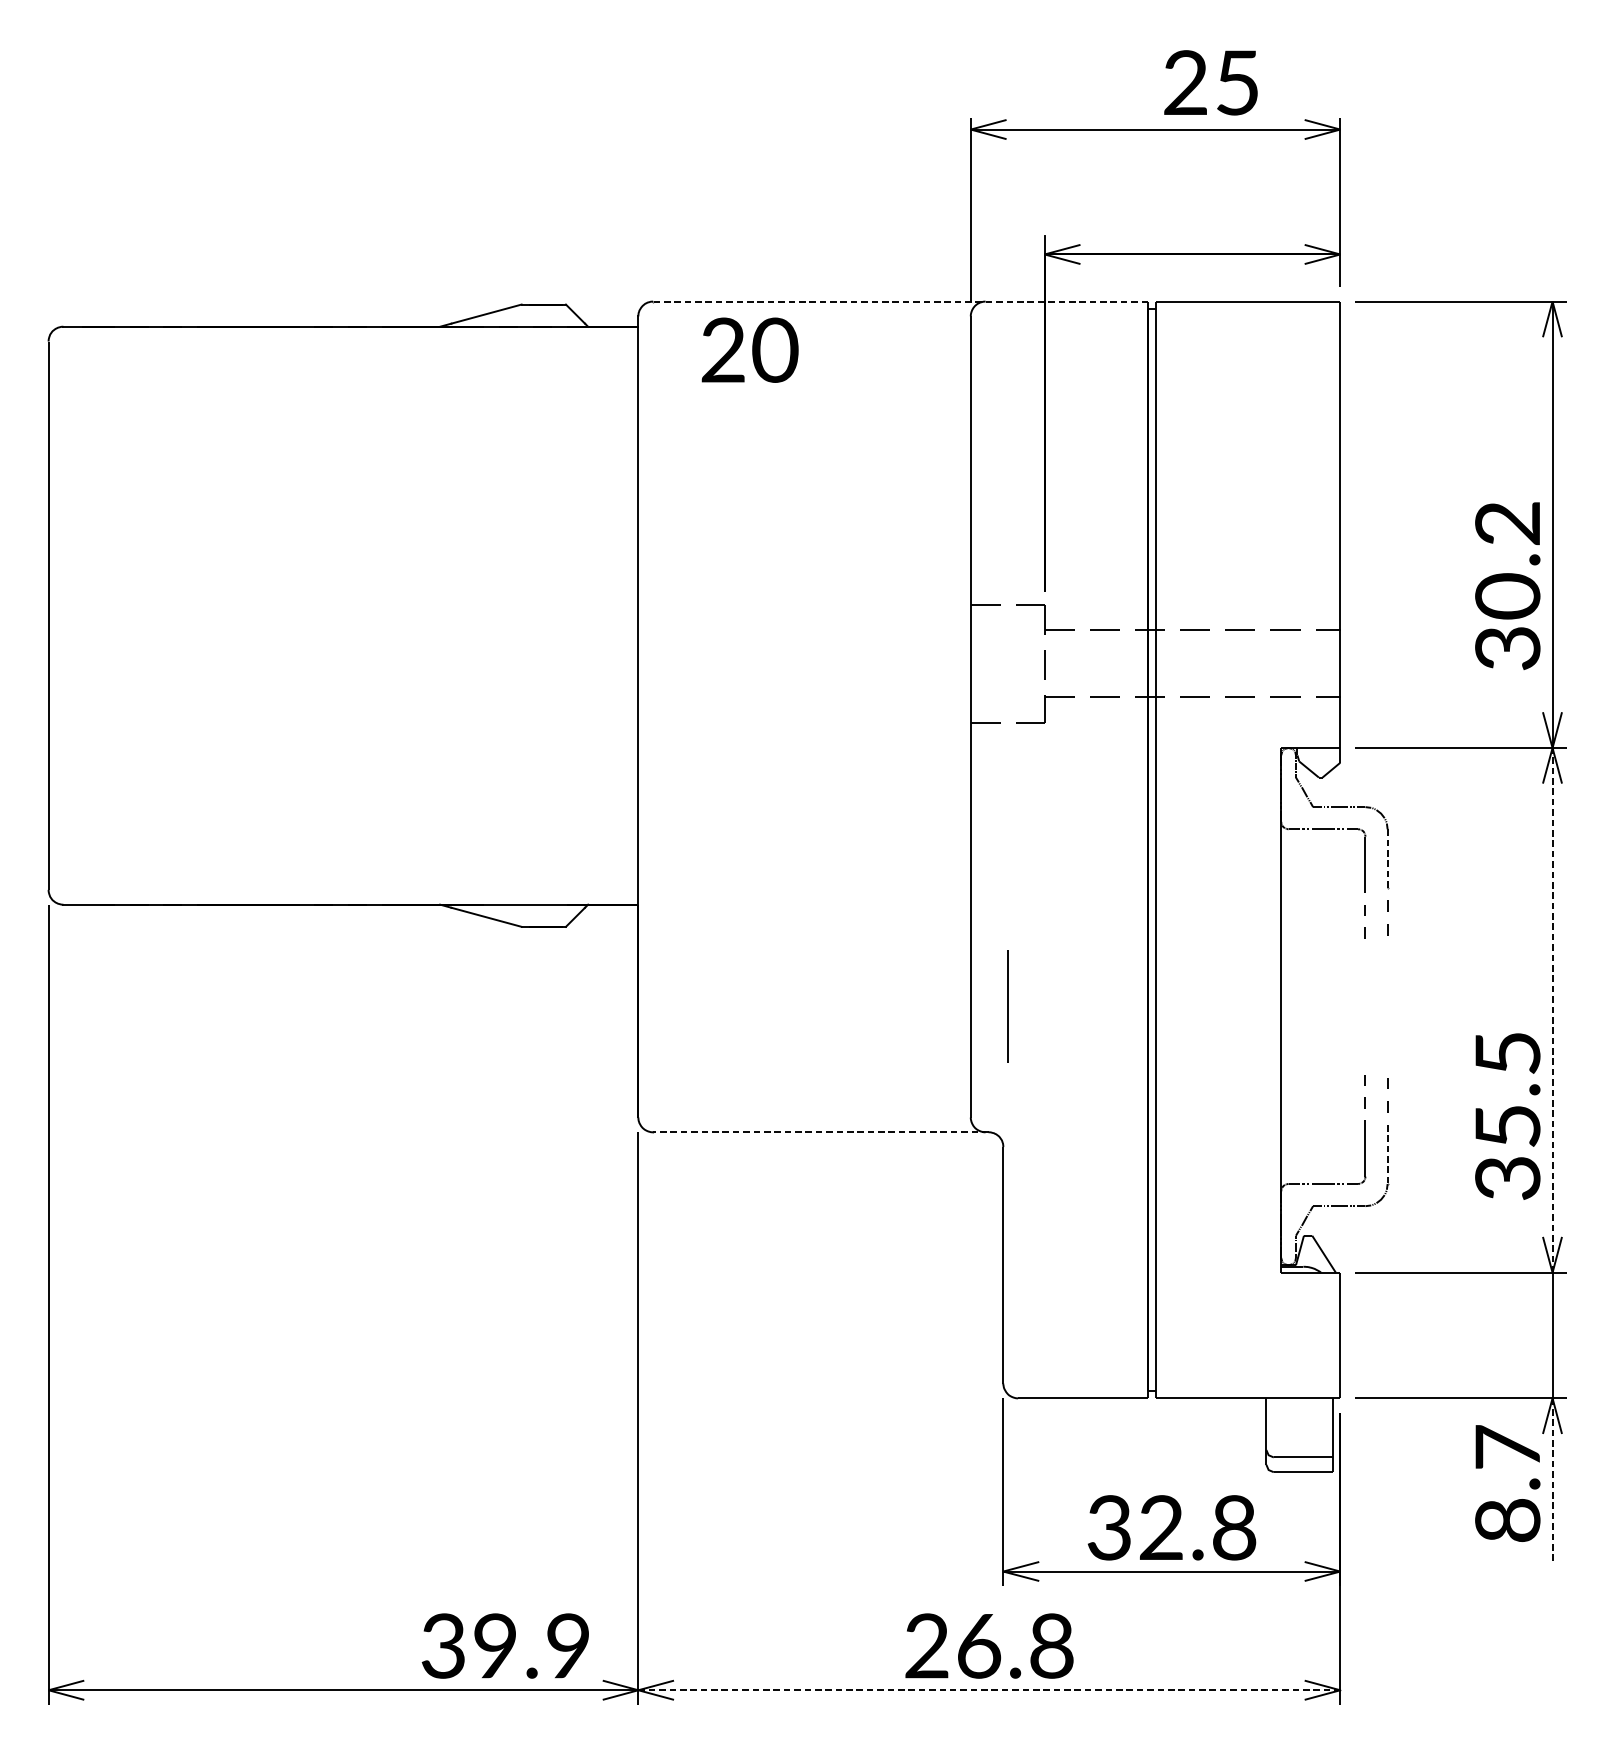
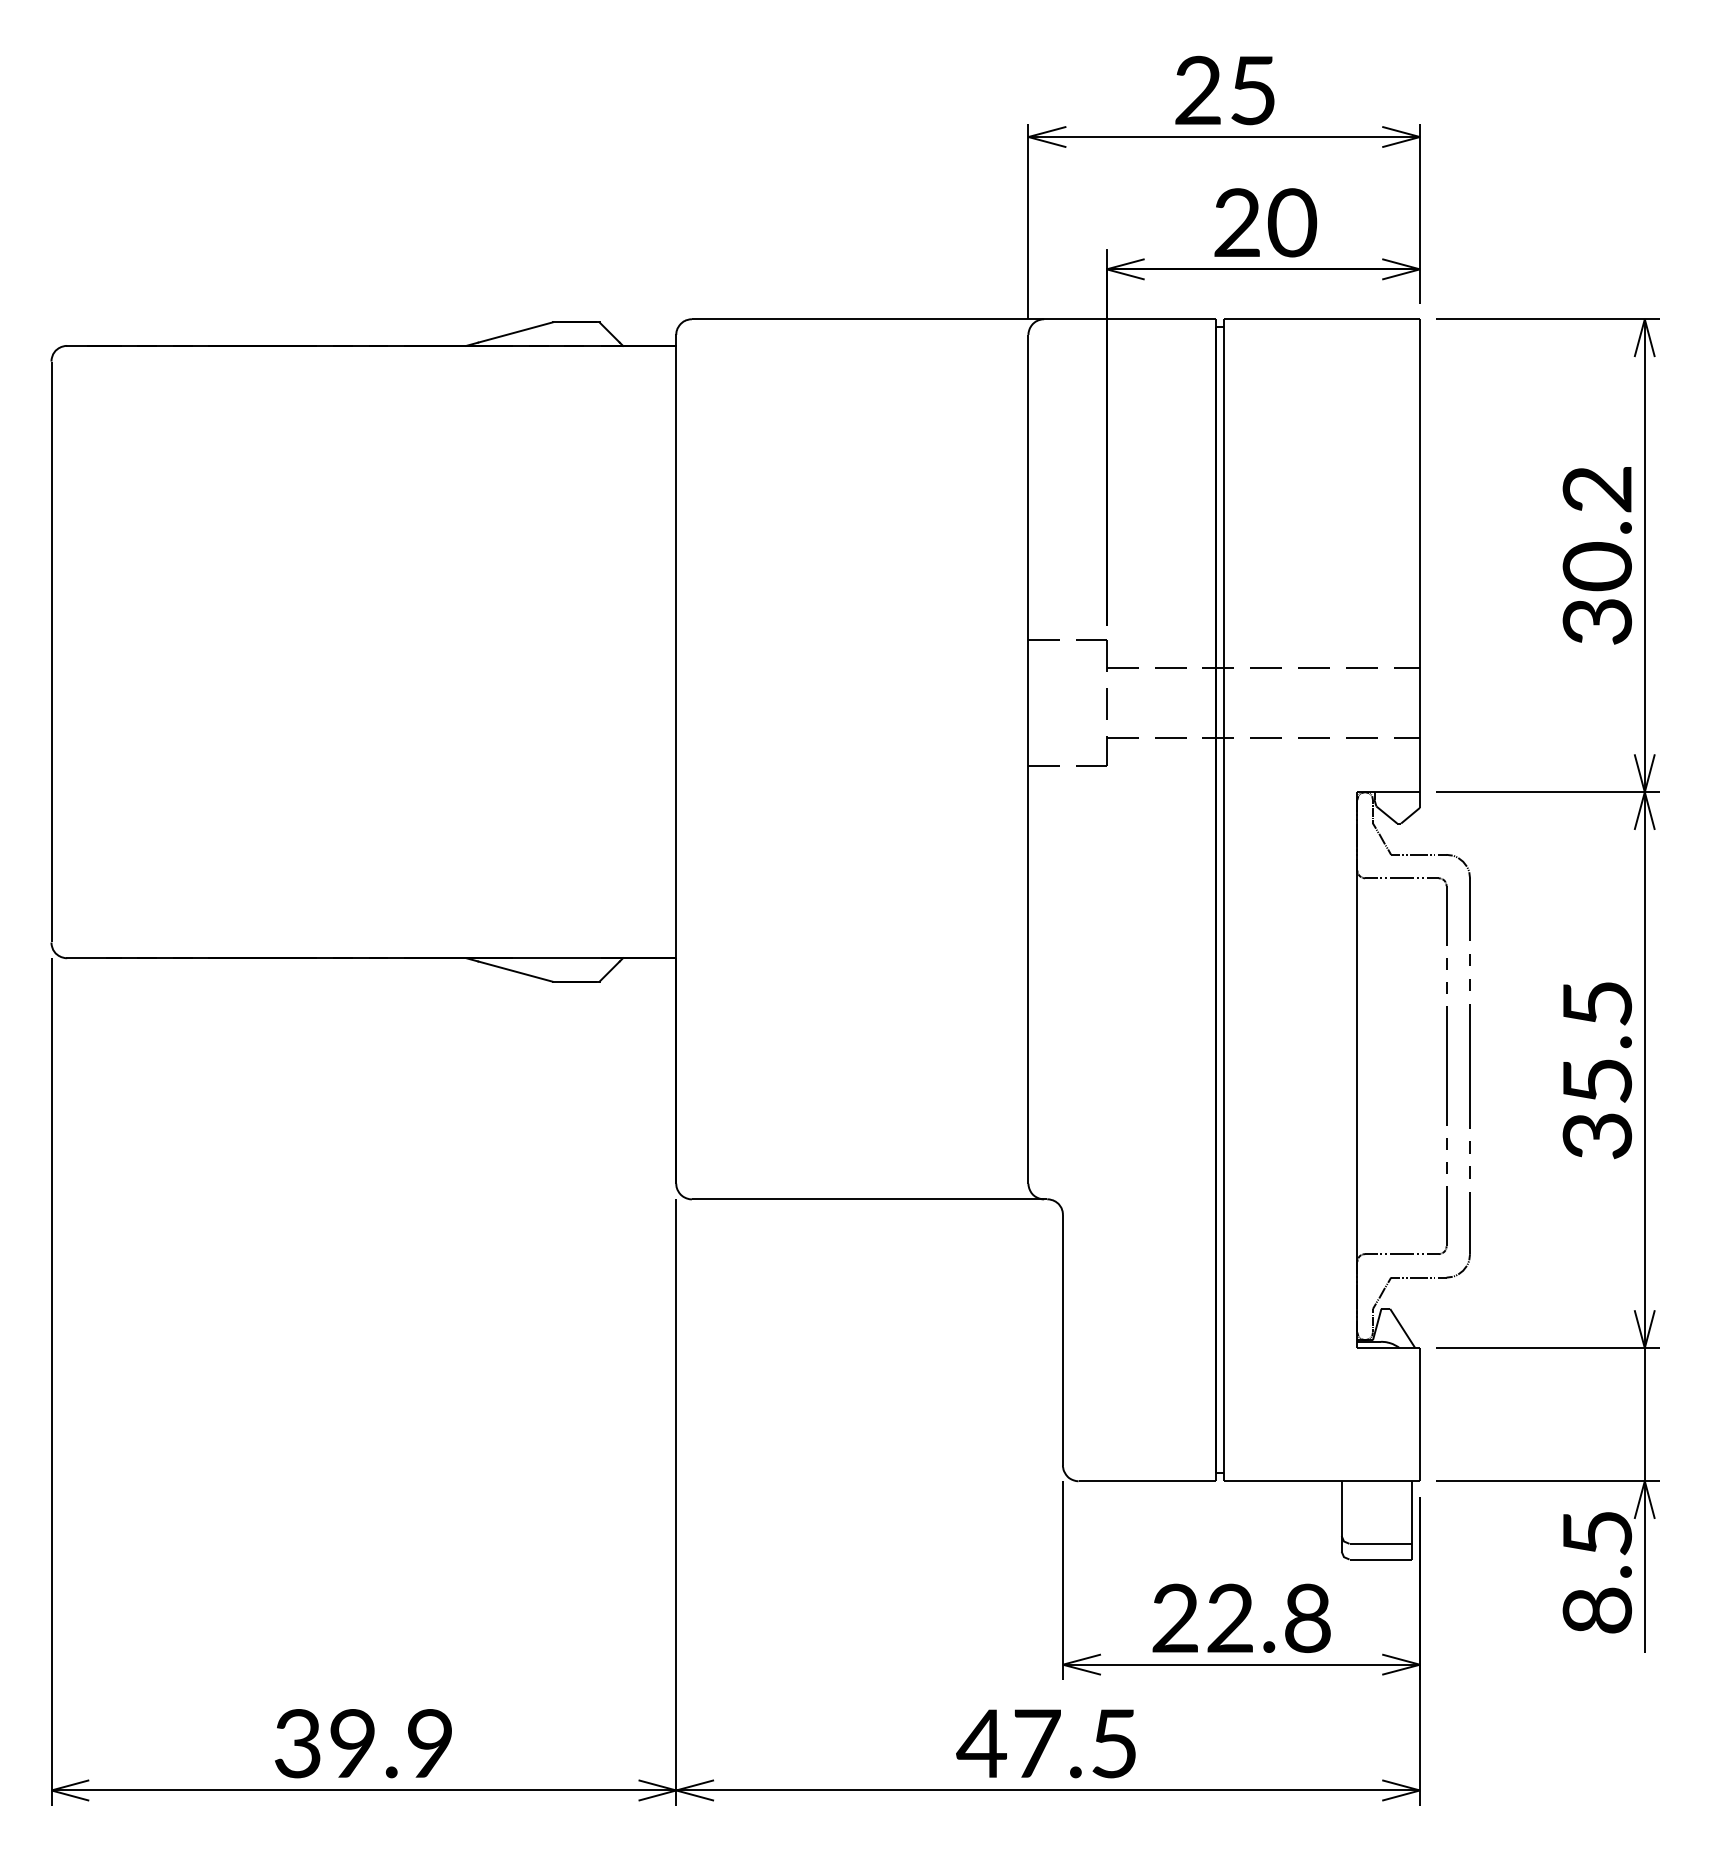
text: (1210, 82) -> (1224, 90), moved
line: (900, 301) -> (953, 319), dashed -> solid
text: (749, 349) -> (1265, 222), moved
text: (1506, 585) -> (1596, 555), moved
line: (1388, 859) -> (1470, 910), dashed -> solid
line: (1007, 1005) -> (1446, 1065), moved
line: (1387, 1006) -> (1469, 1066), added
line: (1552, 1009) -> (1644, 1069), dashed -> solid
text: (1506, 1116) -> (1596, 1070), moved
line: (819, 1132) -> (868, 1199), dashed -> solid
line: (1388, 1155) -> (1470, 1223), dashed -> solid
text: (1507, 1446) -> (1597, 1532), 8.7 -> 8.5
line: (1552, 1478) -> (1644, 1566), dashed -> solid
text: (1108, 1527) -> (1174, 1618), 32.8 -> 22.8
text: (505, 1645) -> (363, 1743), moved
text: (987, 1645) -> (1046, 1743), 26.8 -> 47.5
line: (990, 1690) -> (1049, 1790), dashed -> solid

